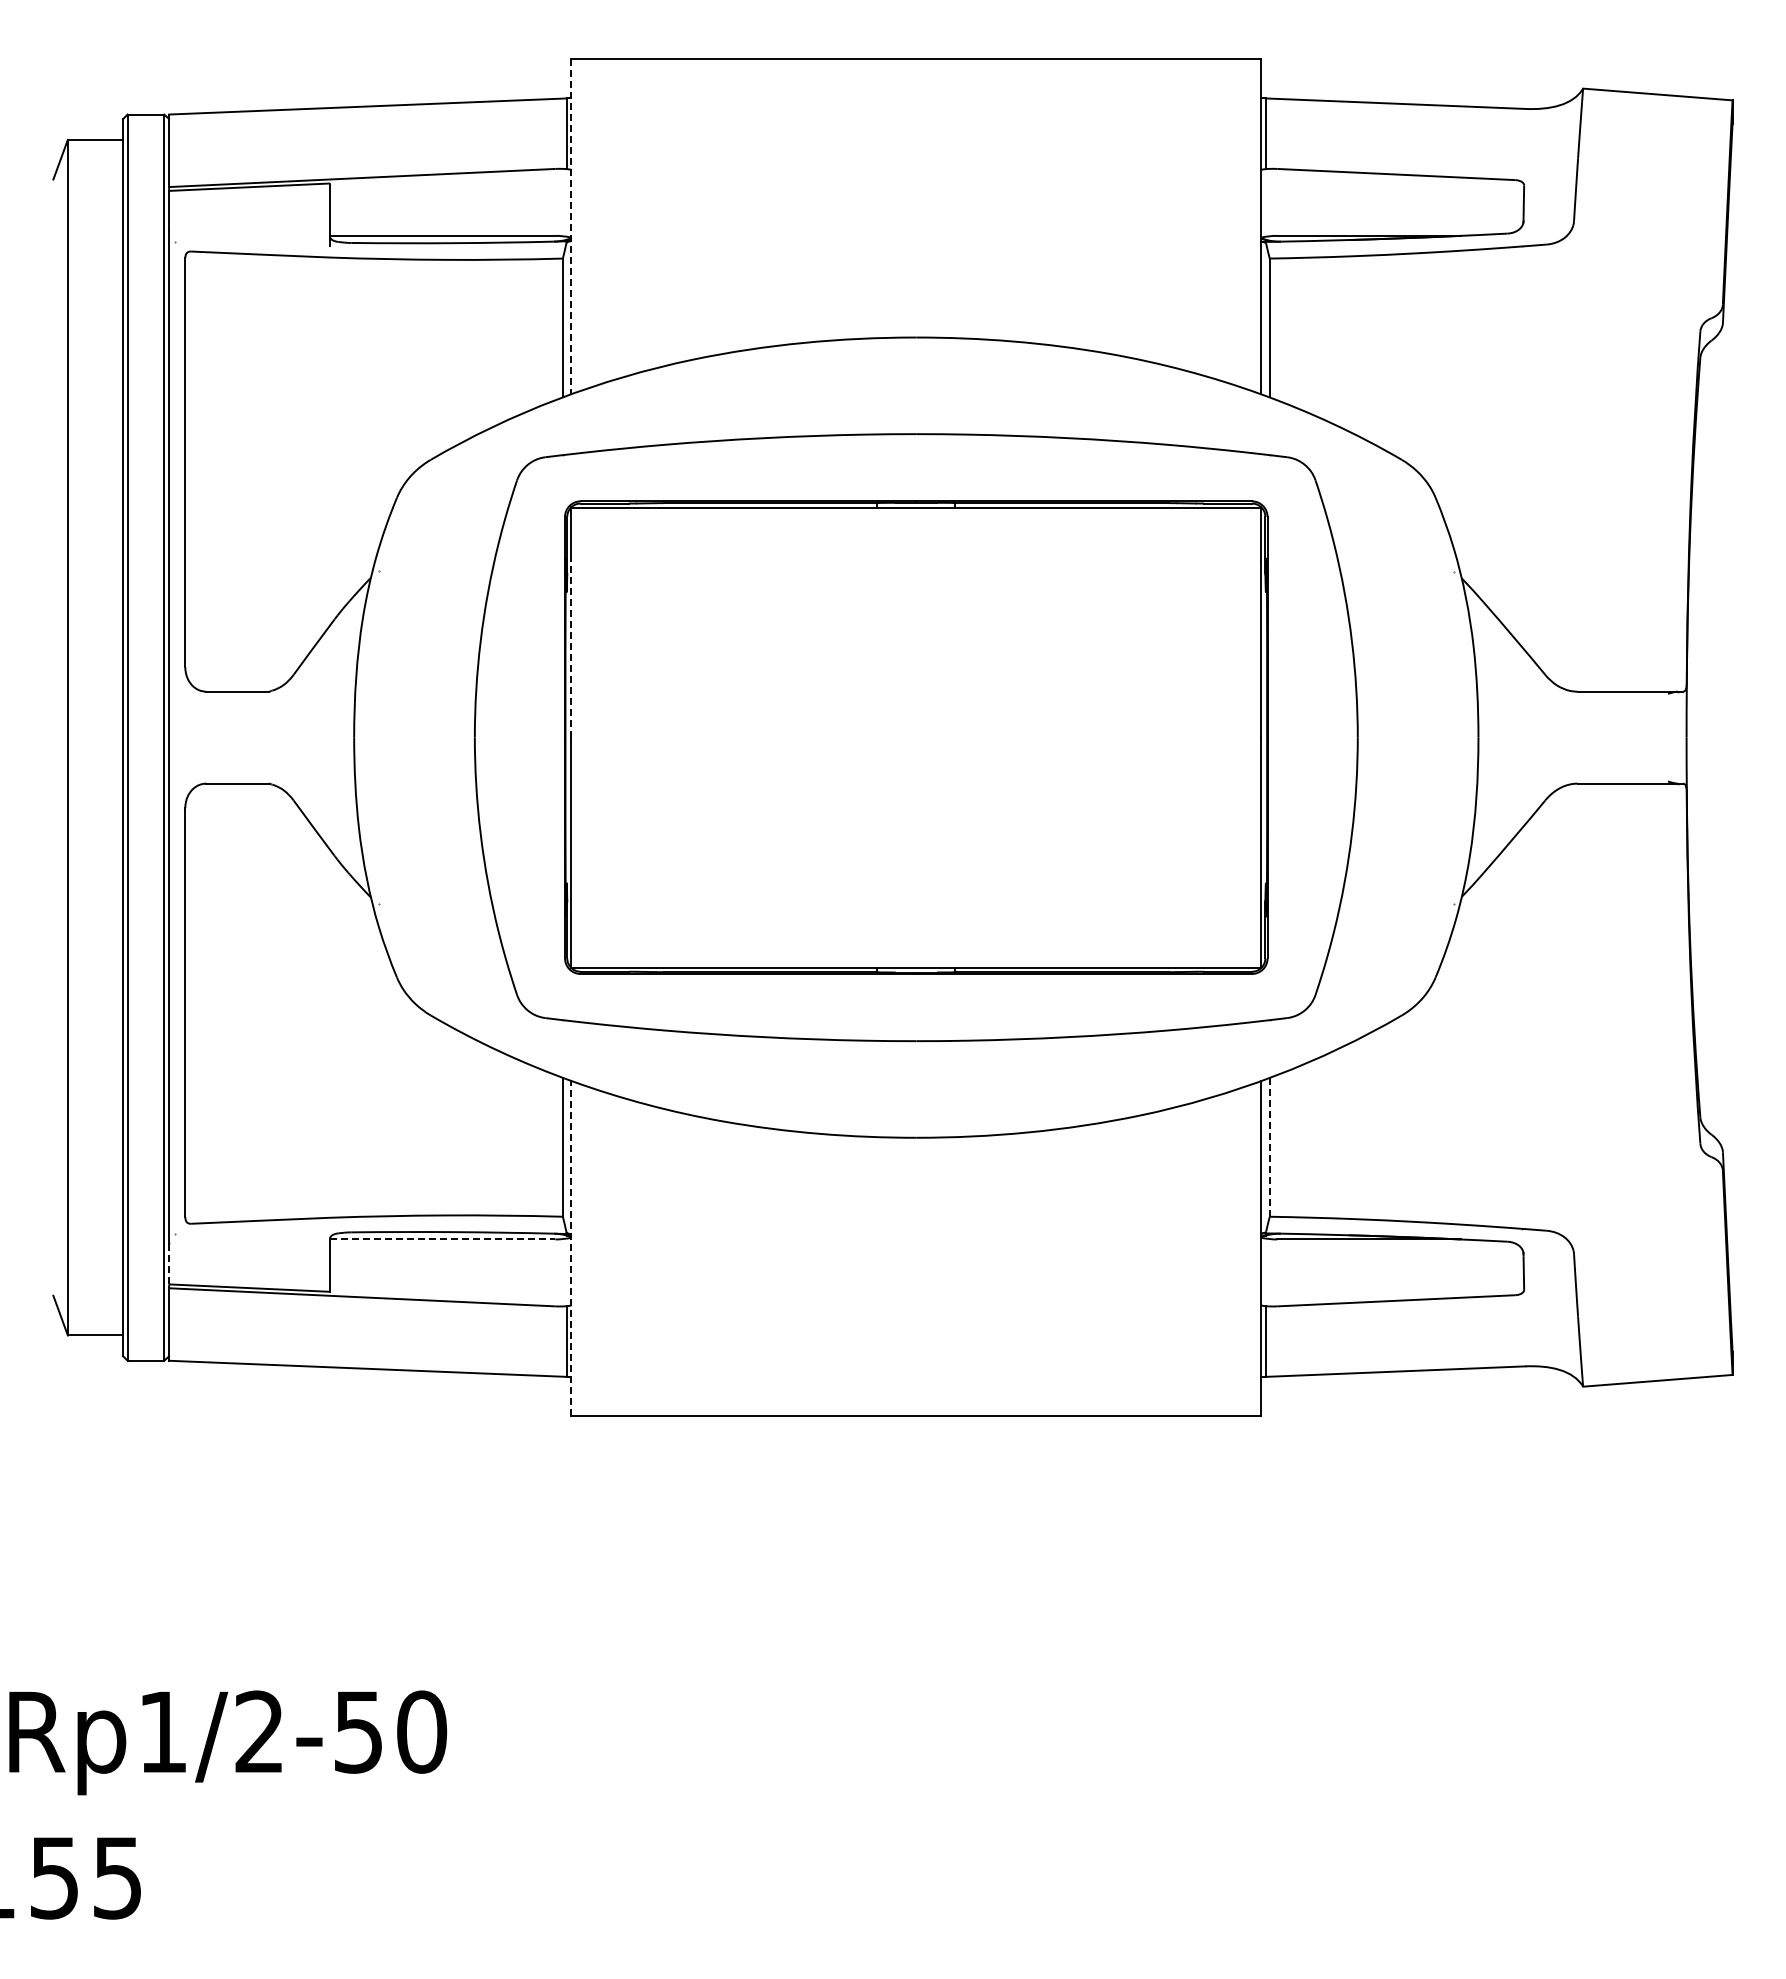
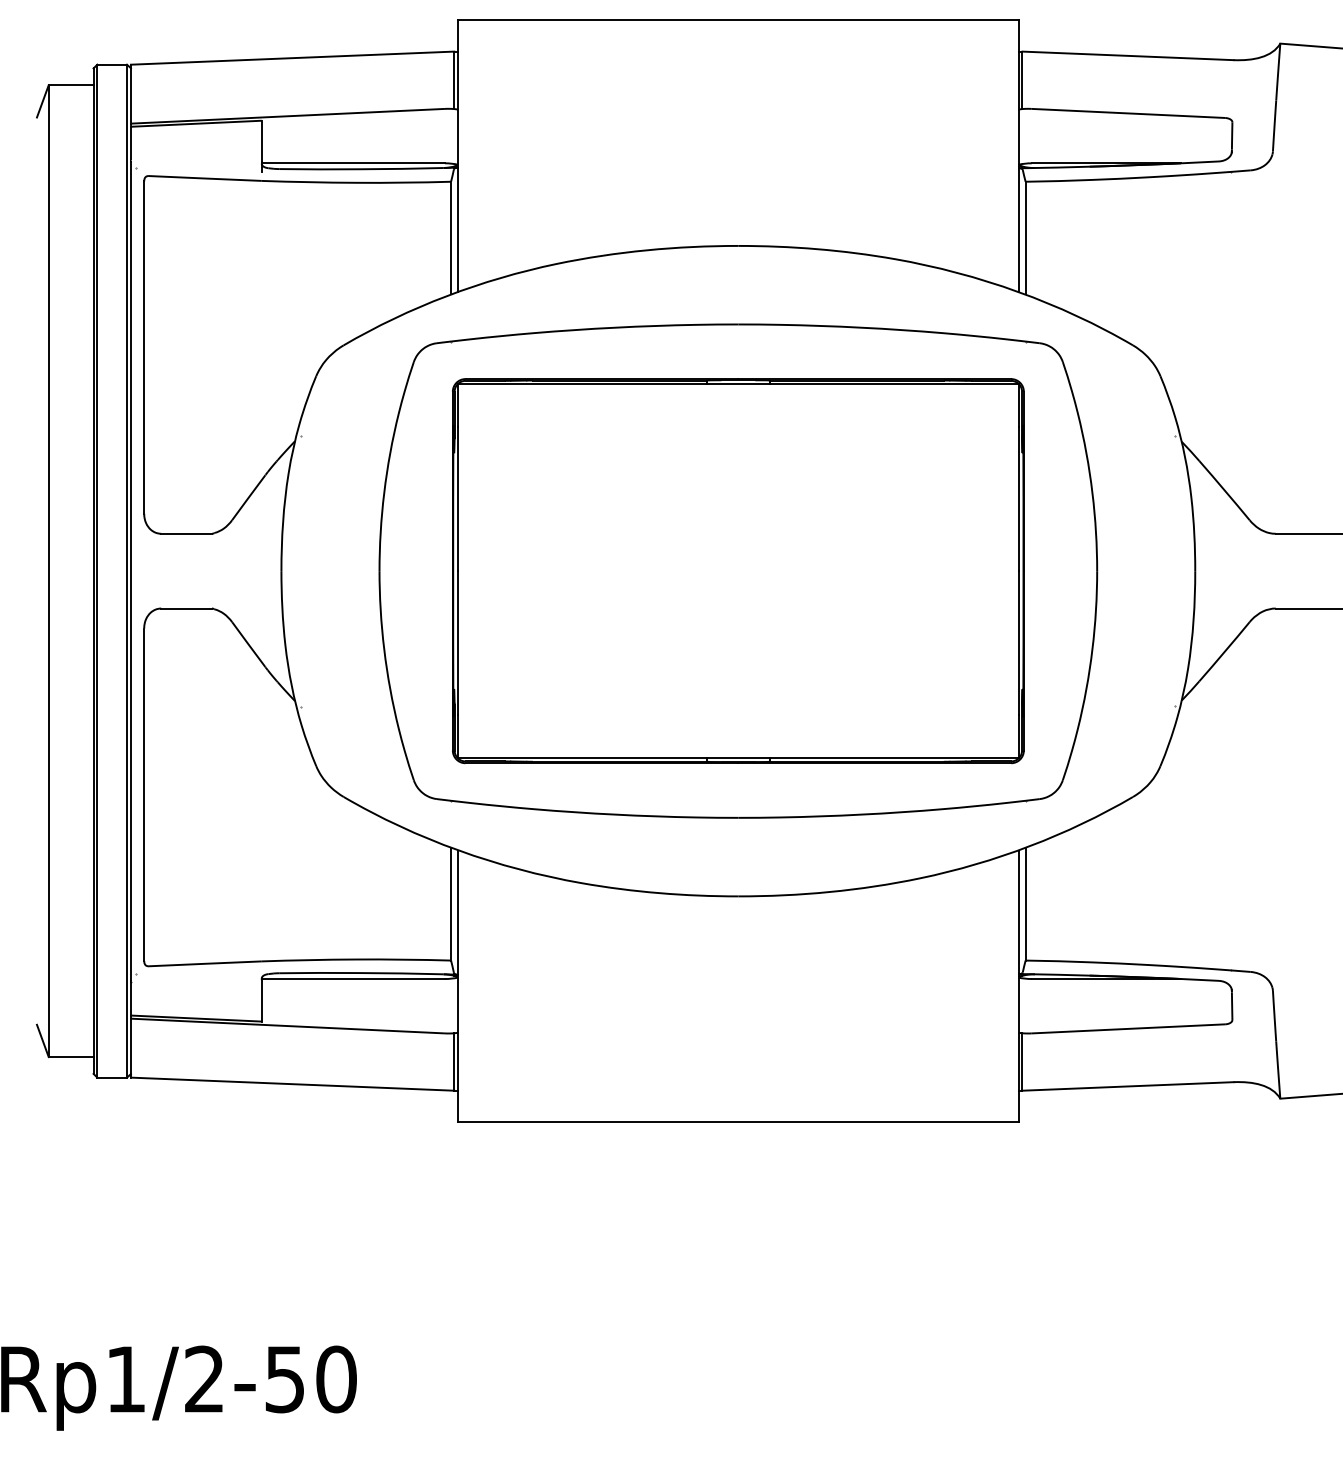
line: (571, 227) -> (458, 156), dashed -> solid
line: (571, 649) -> (458, 499), dashed -> solid
line: (1269, 1146) -> (1025, 903), dashed -> solid
line: (442, 1239) -> (353, 979), dashed -> solid
line: (571, 1248) -> (458, 986), dashed -> solid
line: (169, 1263) -> (131, 998), dashed -> solid

